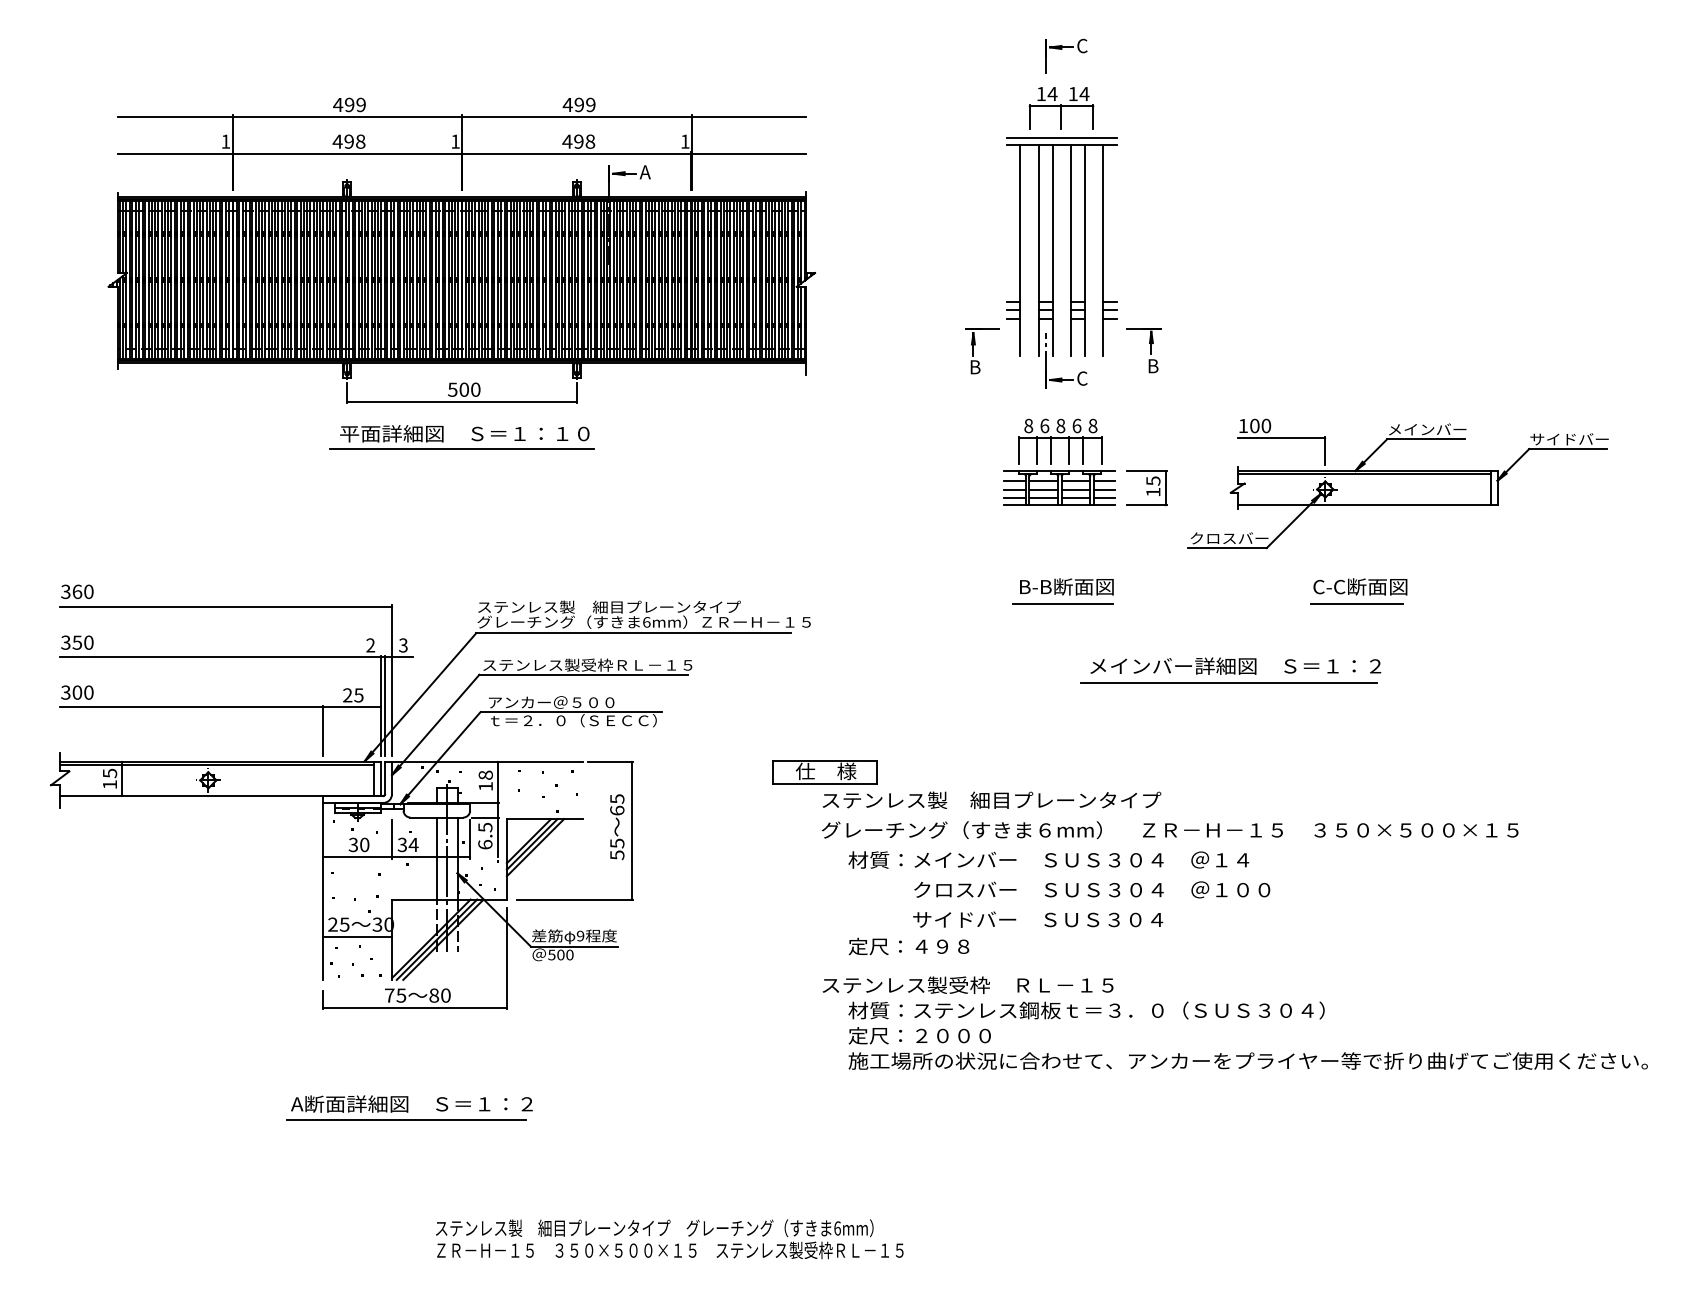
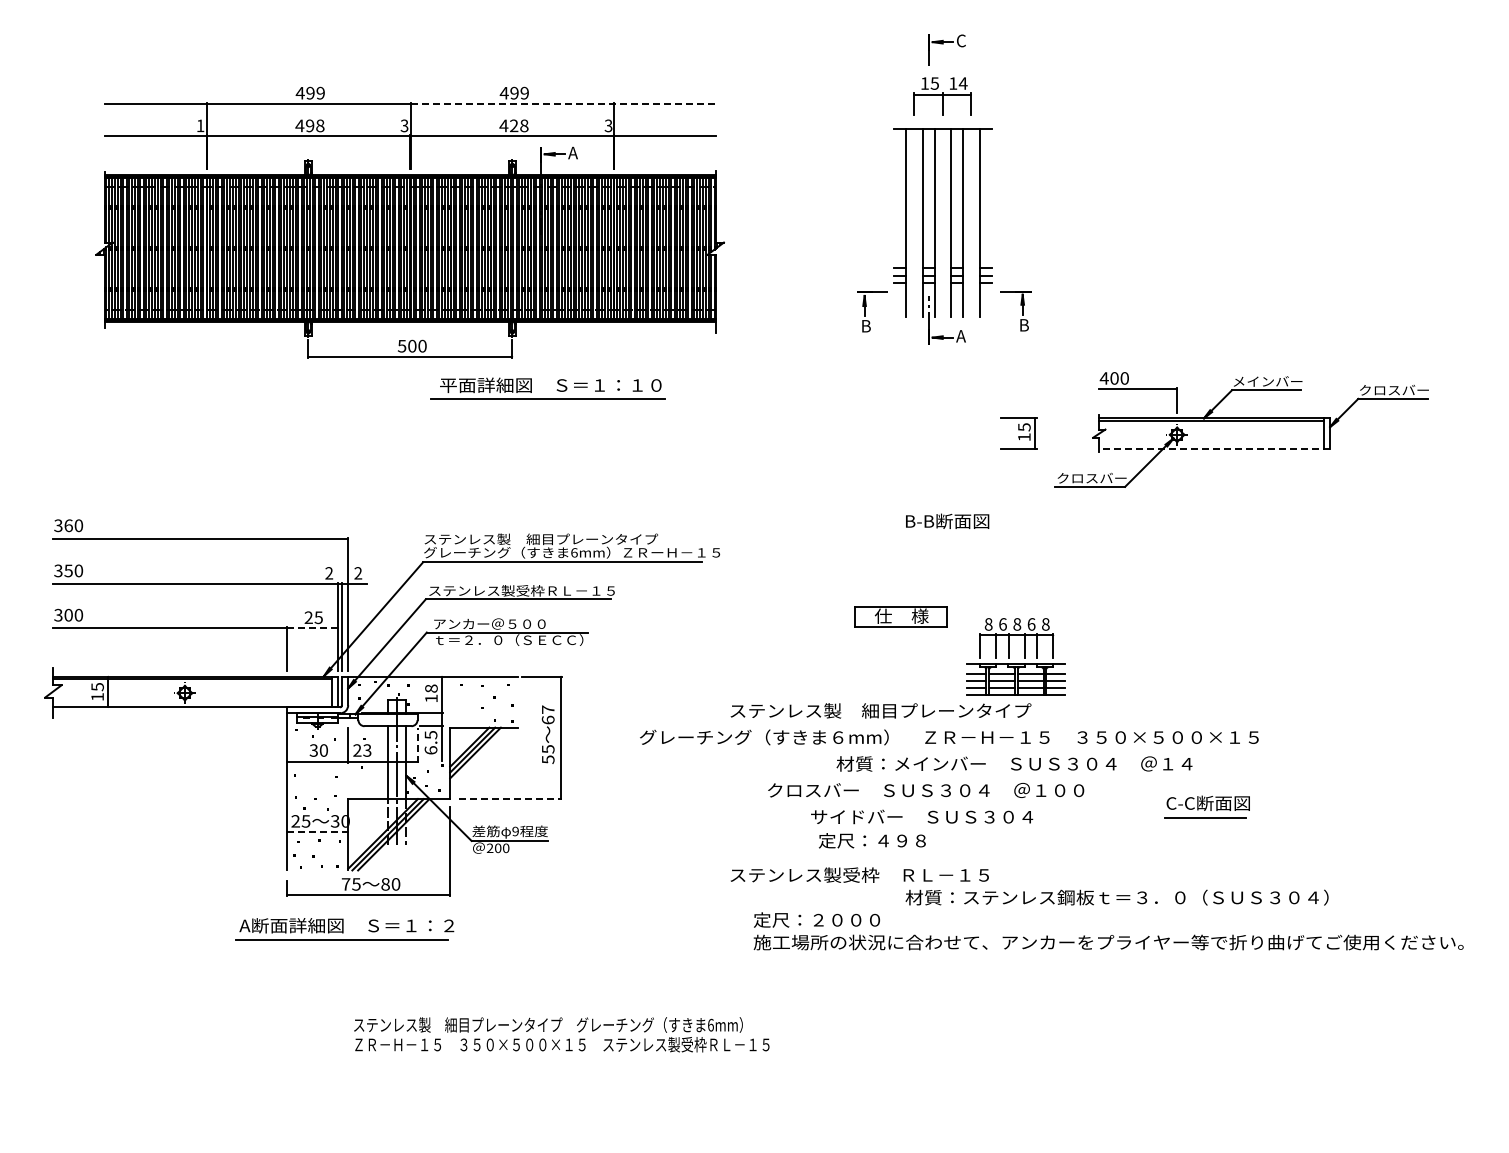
text: (1052, 93) -> (934, 83), 14 -> 15
line: (634, 116) -> (563, 103), solid -> dashed
line: (1061, 137) -> (942, 122), removed
text: (455, 141) -> (404, 125), 1 -> 3
text: (685, 141) -> (608, 125), 1 -> 3
text: (579, 142) -> (514, 126), 498 -> 428
text: (1081, 378) -> (960, 336), C -> A
text: (1242, 426) -> (1103, 378), 100 -> 400
part: (471, 439) -> (556, 390), moved
text: (1553, 439) -> (1379, 390), サイドバー -> クロスバー
part: (1058, 462) -> (1015, 656), moved
line: (1367, 504) -> (1214, 448), solid -> dashed
part: (1358, 590) -> (1206, 806), moved
line: (1062, 603) -> (943, 536), removed
text: (403, 645) -> (358, 573), 3 -> 2
part: (1230, 670) -> (1092, 595), removed
line: (351, 707) -> (312, 628), solid -> dashed
part: (824, 771) -> (900, 616), moved
text: (617, 798) -> (548, 709), 65 -> 67
text: (1170, 830) -> (949, 737), moved
line: (470, 839) -> (417, 745), solid -> dashed
text: (408, 844) -> (362, 750), 34 -> 23
text: (1048, 859) -> (1014, 763), moved
text: (1092, 889) -> (926, 790), moved
line: (575, 900) -> (511, 799), solid -> dashed
line: (357, 936) -> (317, 831), solid -> dashed
text: (909, 946) -> (872, 840), moved
text: (551, 955) -> (489, 848), 500 -> 200
text: (1085, 1010) -> (1116, 897), moved
part: (409, 1108) -> (344, 929), moved
text: (669, 1238) -> (561, 1034), moved

